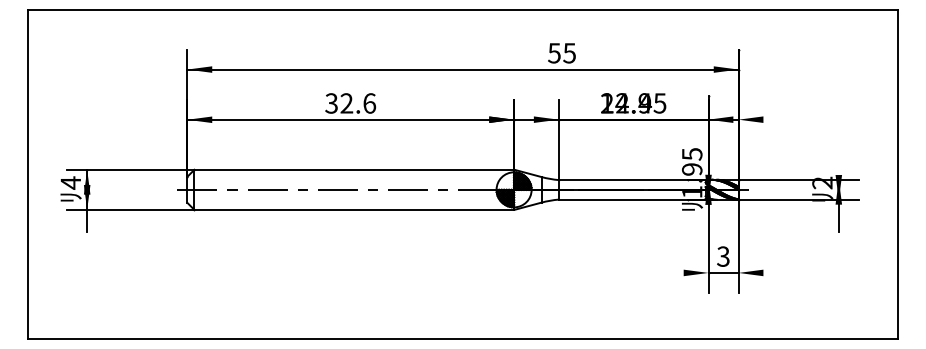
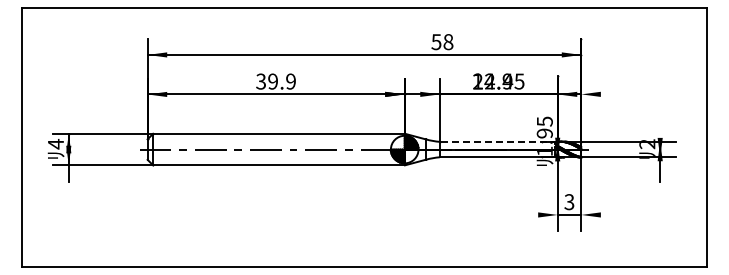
text: (569, 53) -> (448, 42), 55 -> 58
text: (358, 103) -> (282, 81), 32.6 -> 39.9
line: (633, 179) -> (498, 141), solid -> dashed

